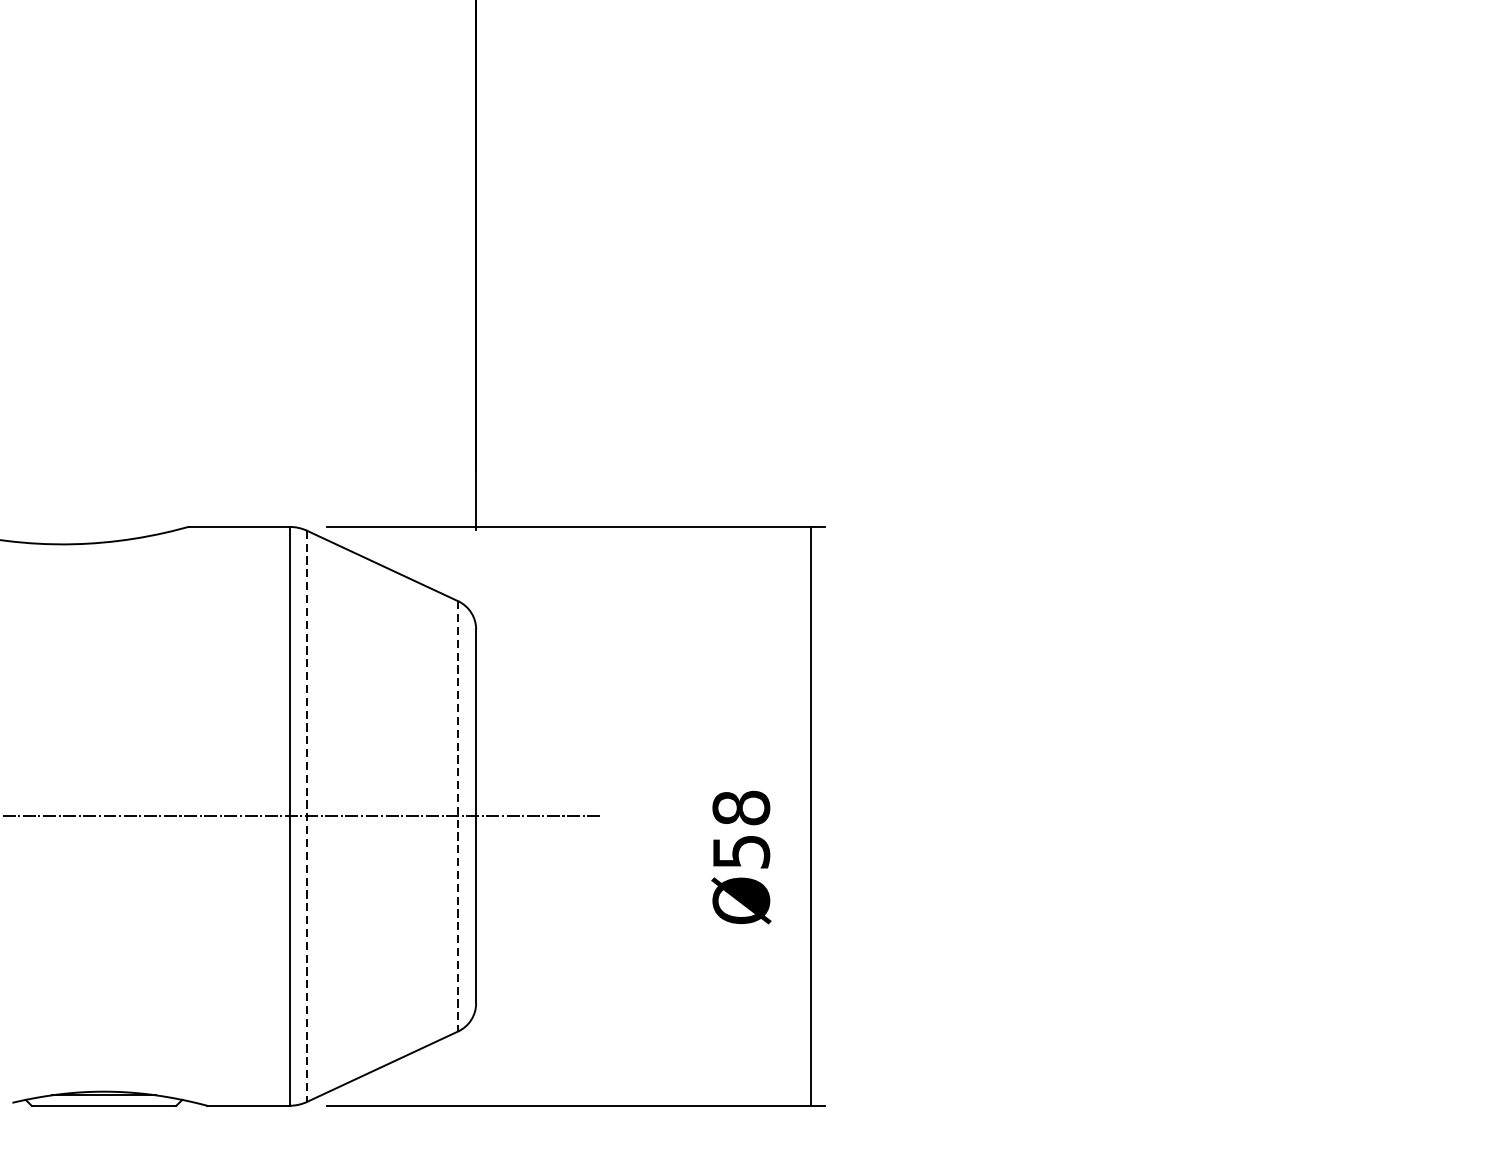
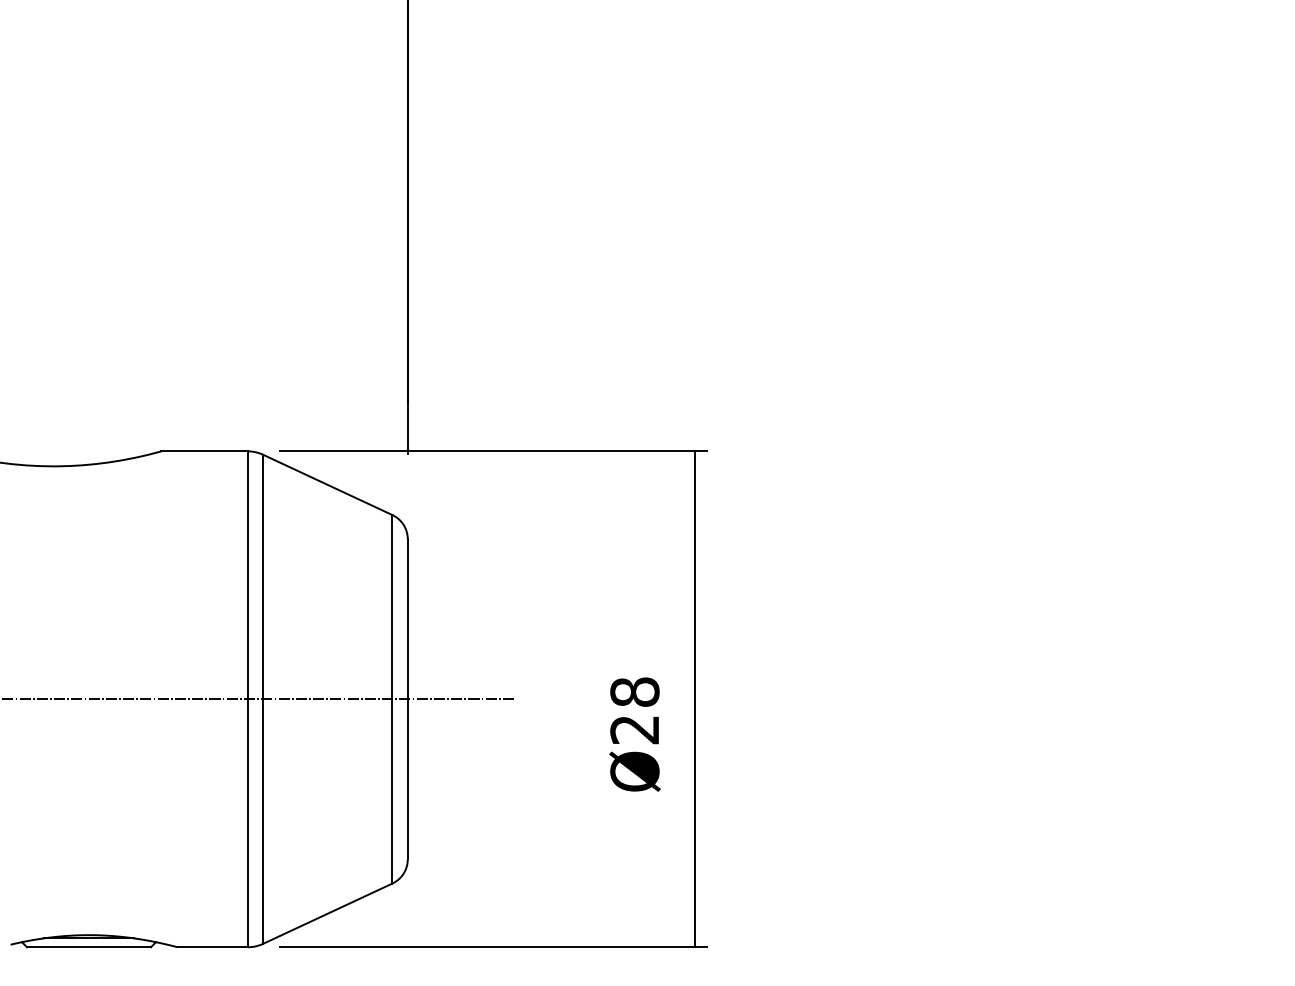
line: (306, 816) -> (262, 699), dashed -> solid
line: (458, 816) -> (392, 699), dashed -> solid
text: (740, 852) -> (634, 730), Ø58 -> Ø28

